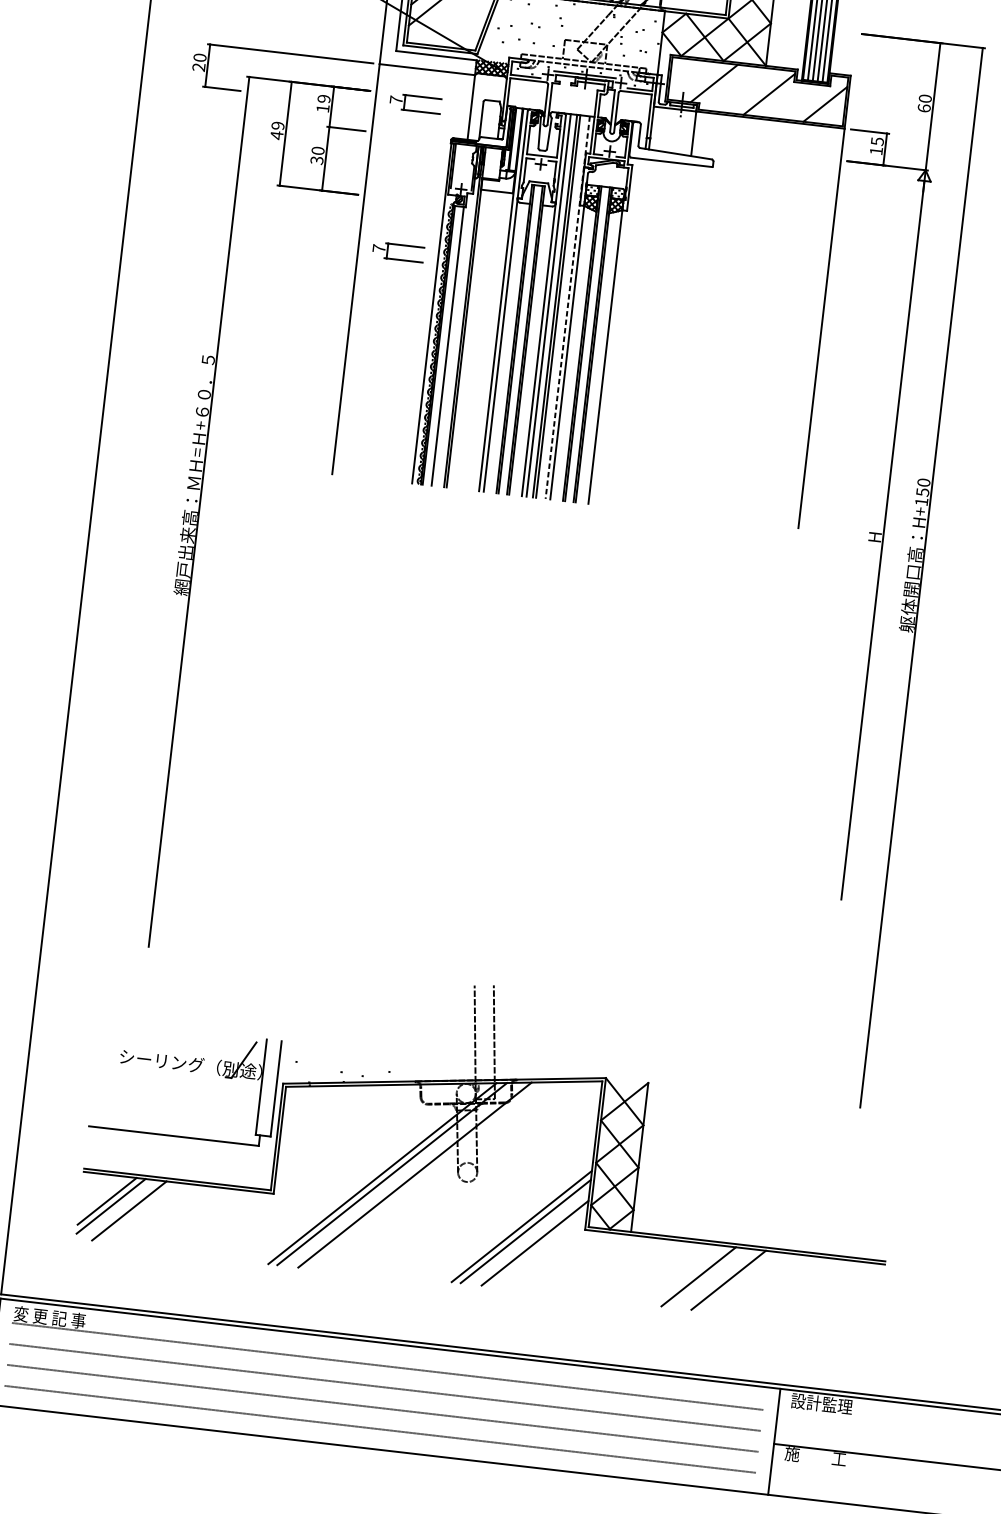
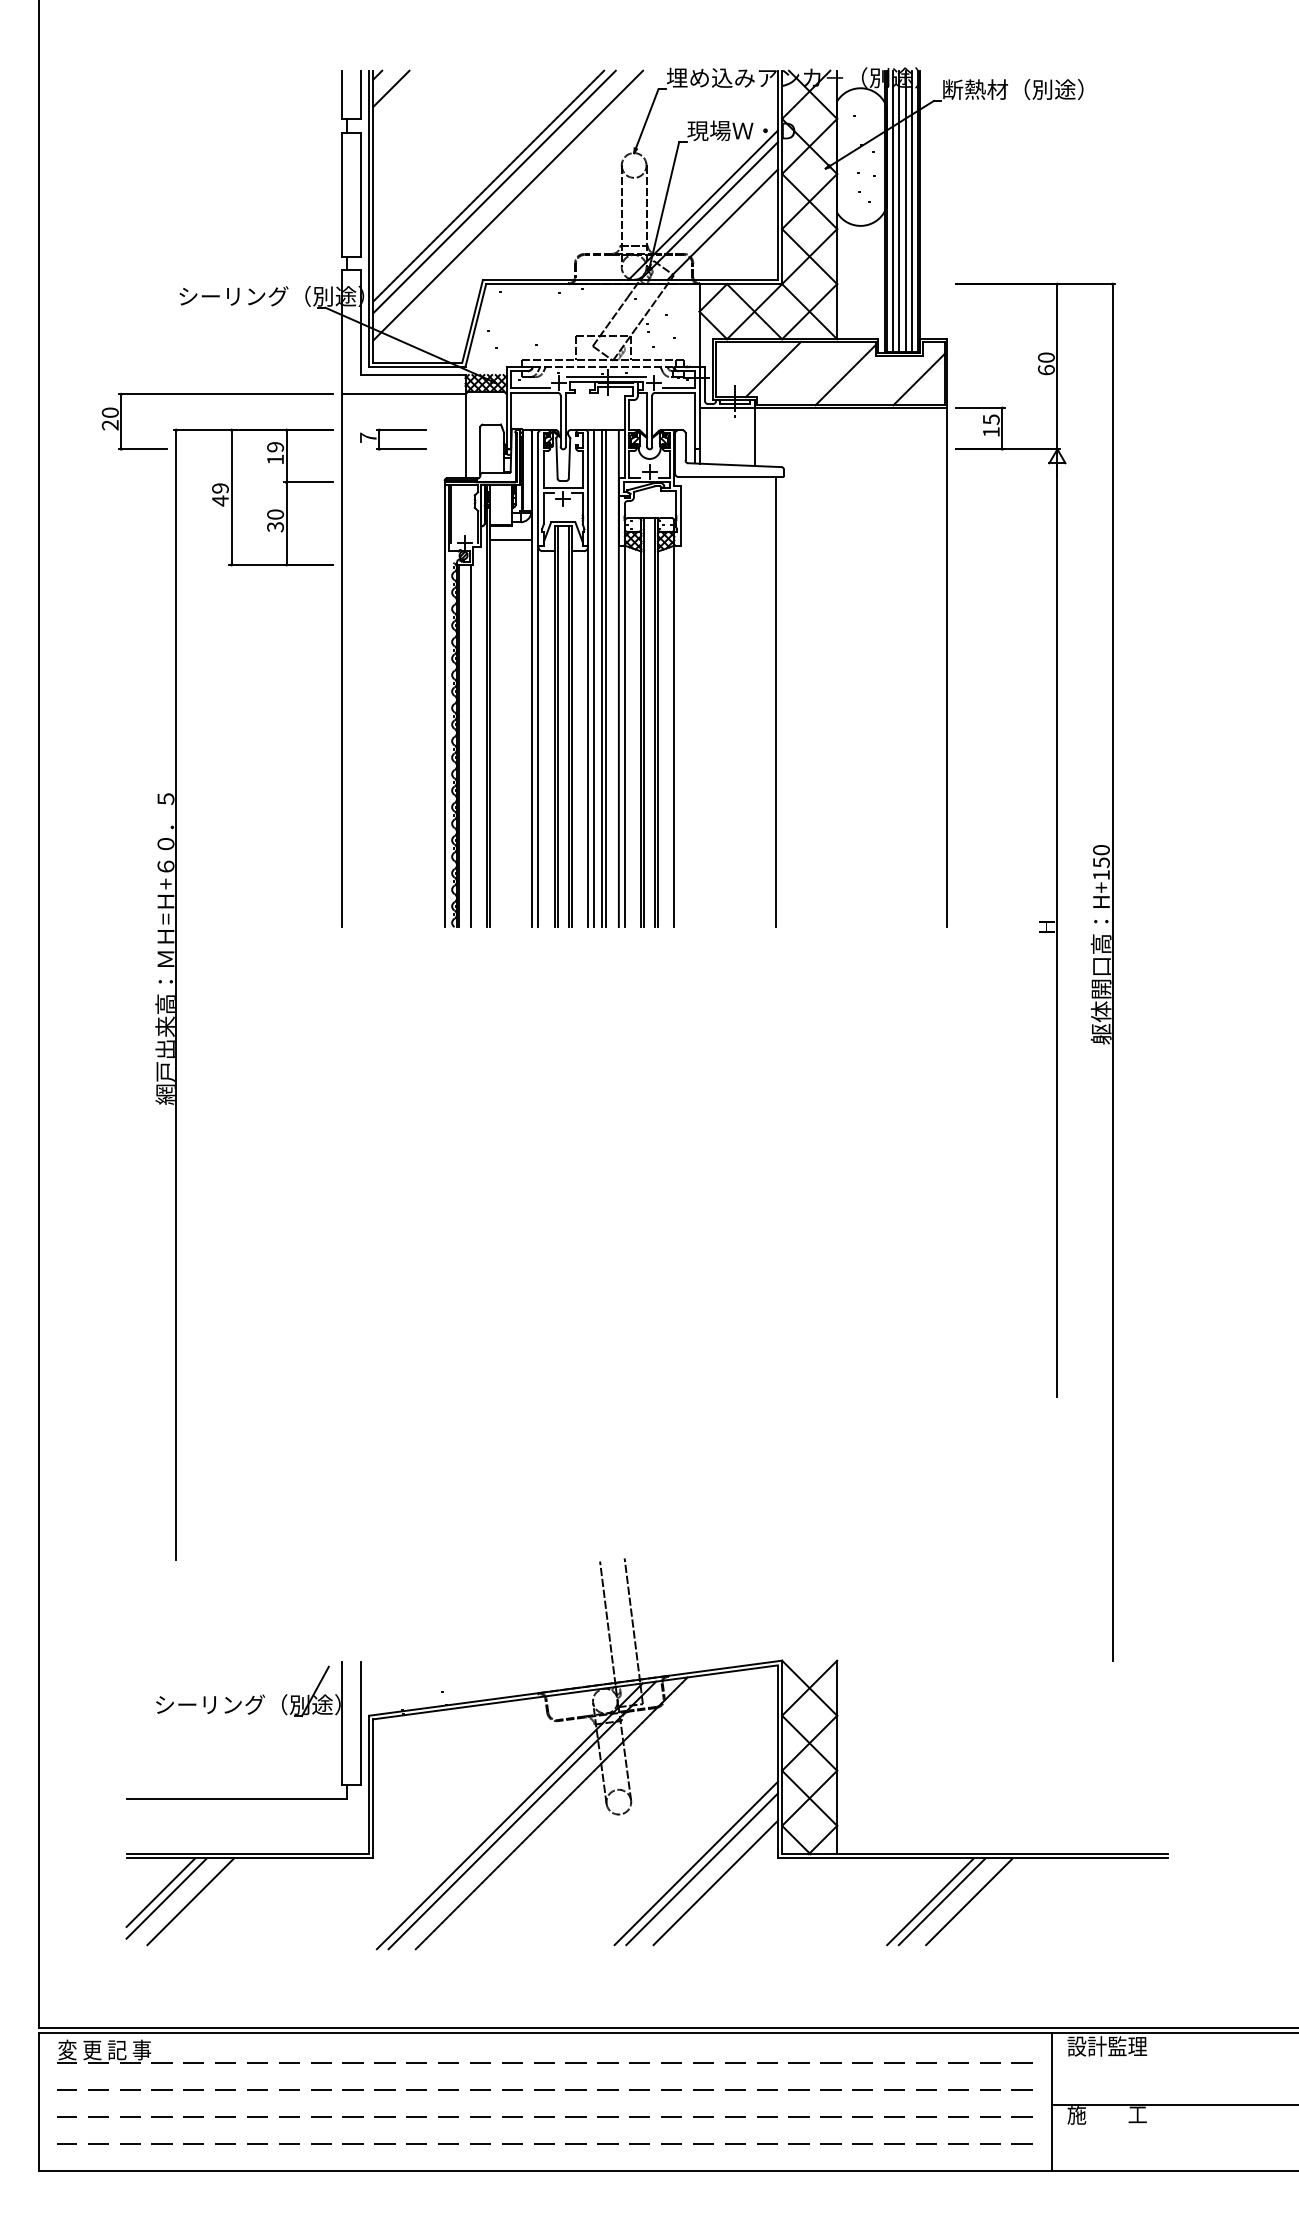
part: (399, 245) -> (393, 623), removed
line: (567, 308) -> (618, 679), dashed -> solid
line: (686, 339) -> (775, 701), added
line: (707, 1277) -> (941, 1901), added

